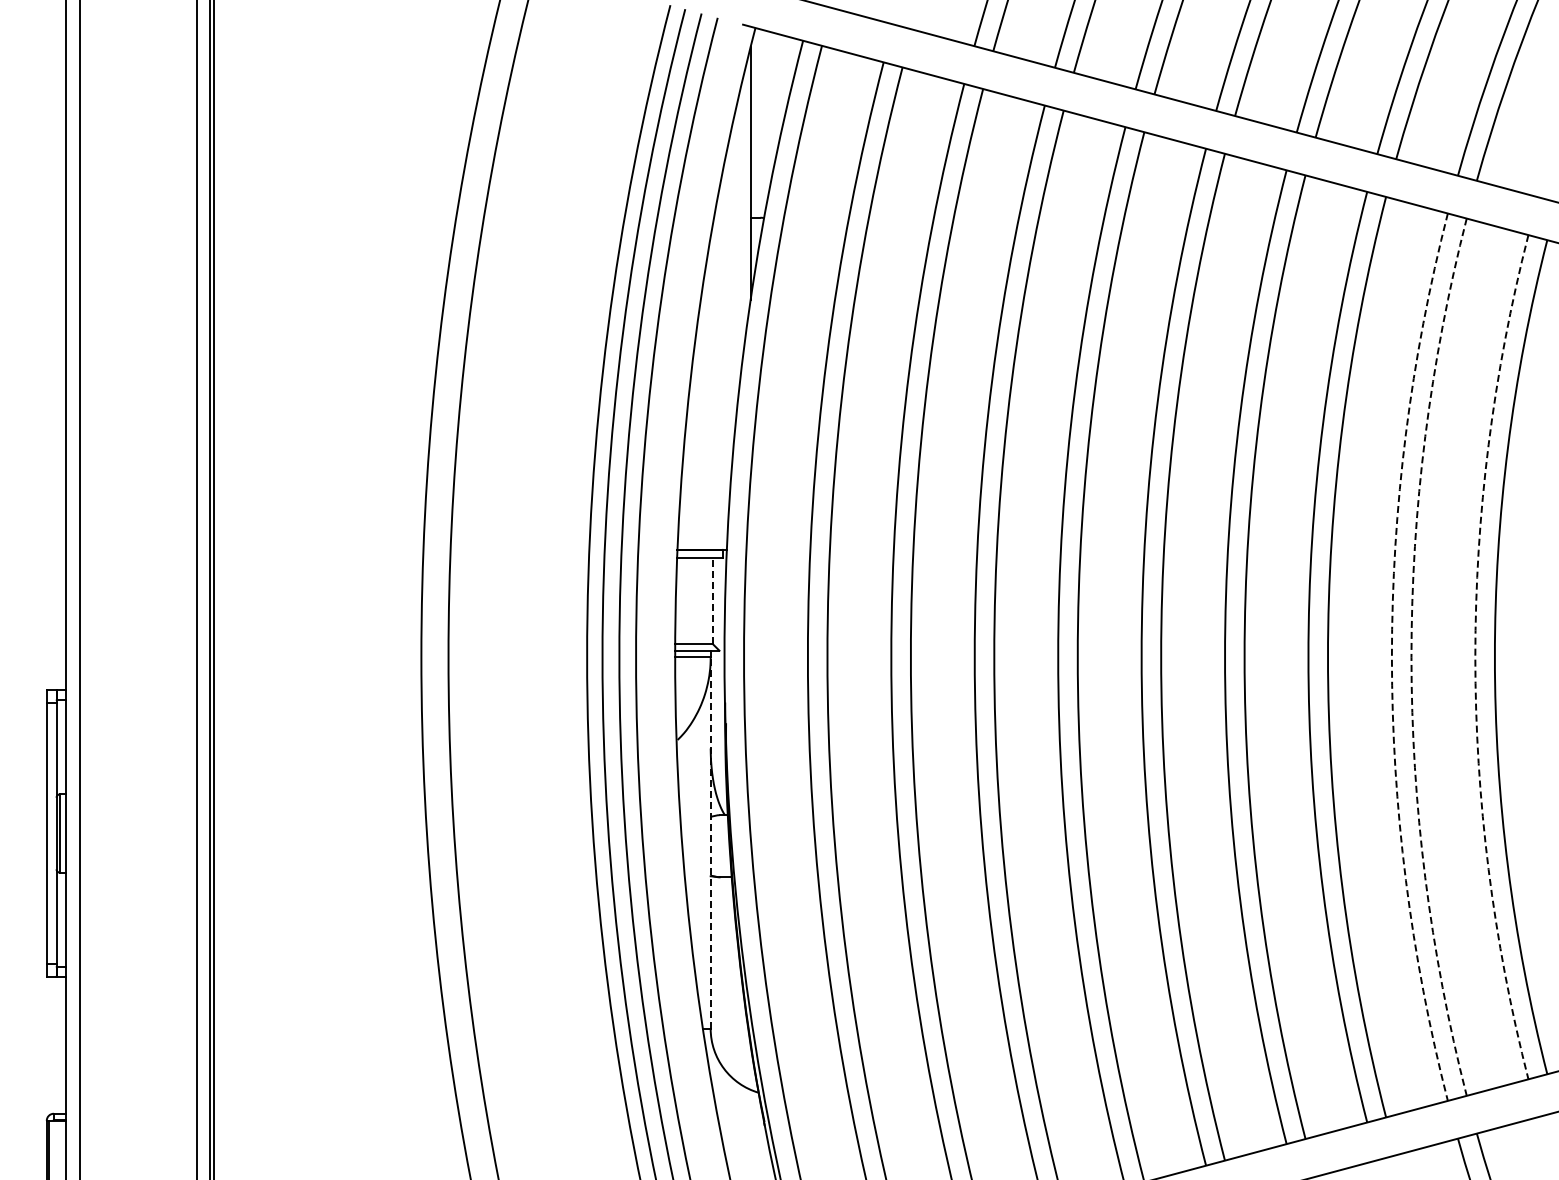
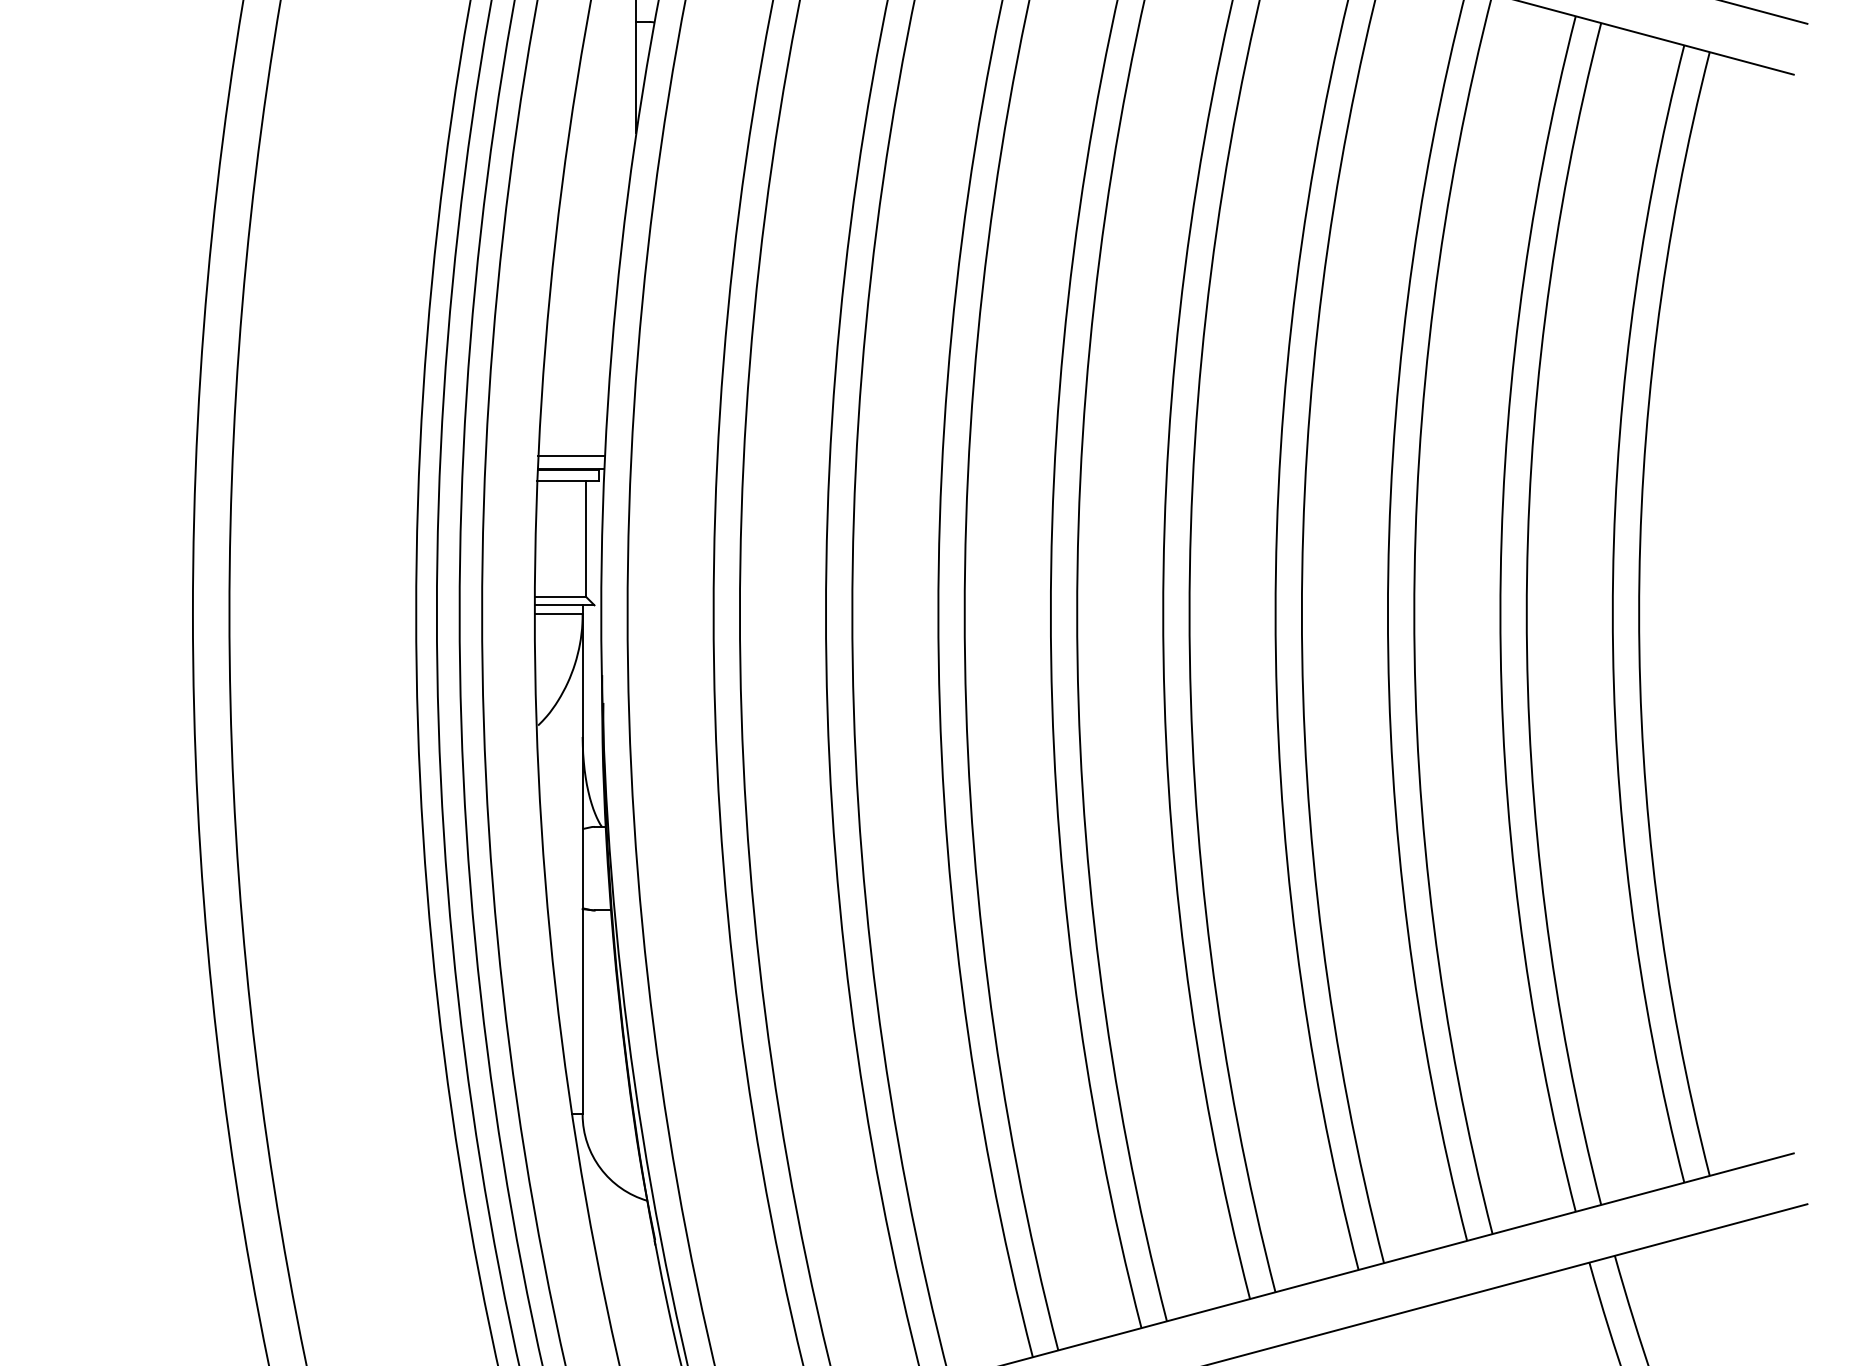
line: (702, 539) -> (571, 455), added
line: (712, 600) -> (585, 537), dashed -> solid
arc: (1391, 657) -> (1499, 614), dashed -> solid
arc: (1411, 657) -> (1526, 614), dashed -> solid
arc: (1475, 657) -> (1613, 614), dashed -> solid
line: (710, 842) -> (582, 863), dashed -> solid

